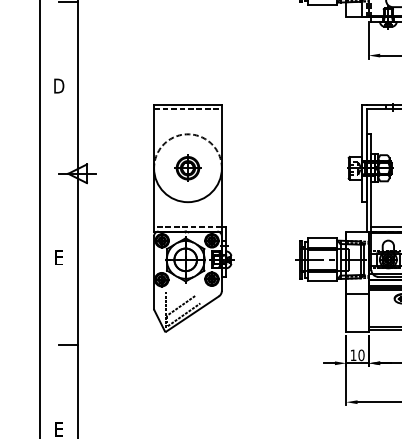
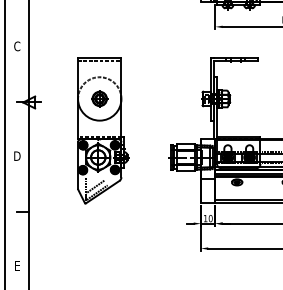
text: (59, 86) -> (17, 46), D -> C
text: (59, 256) -> (17, 155), E -> D

